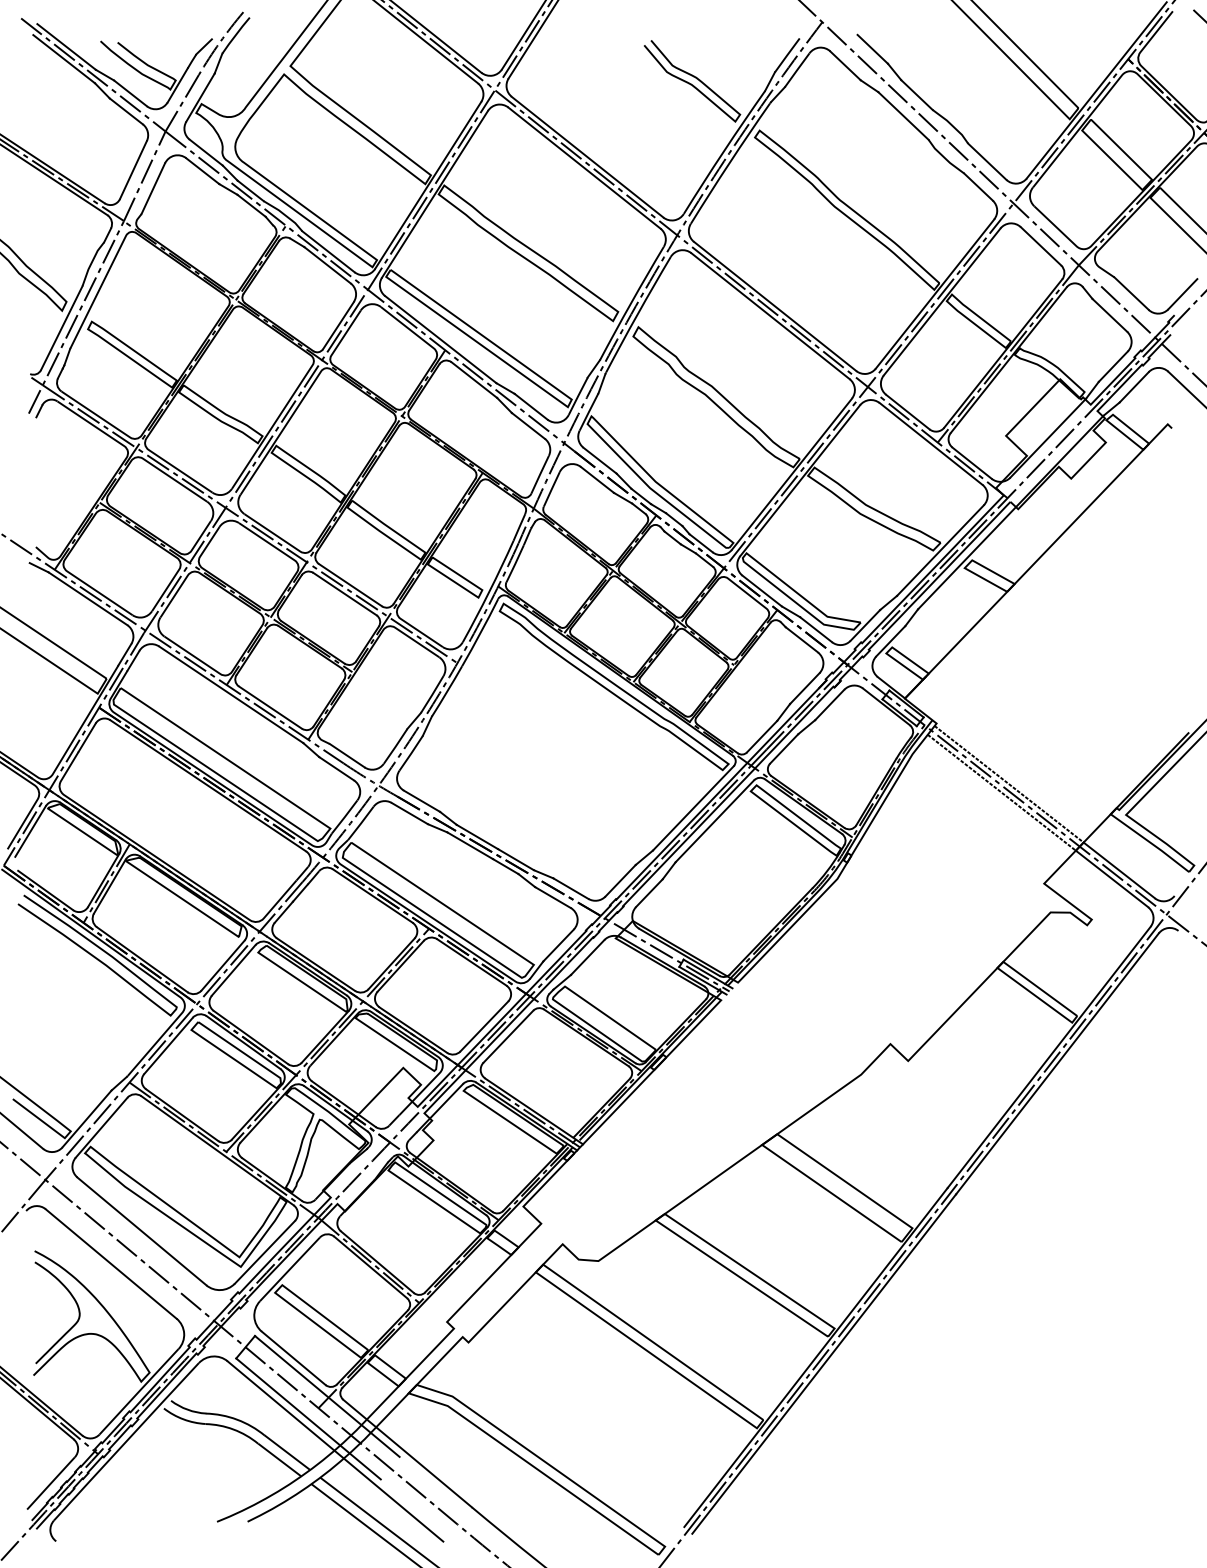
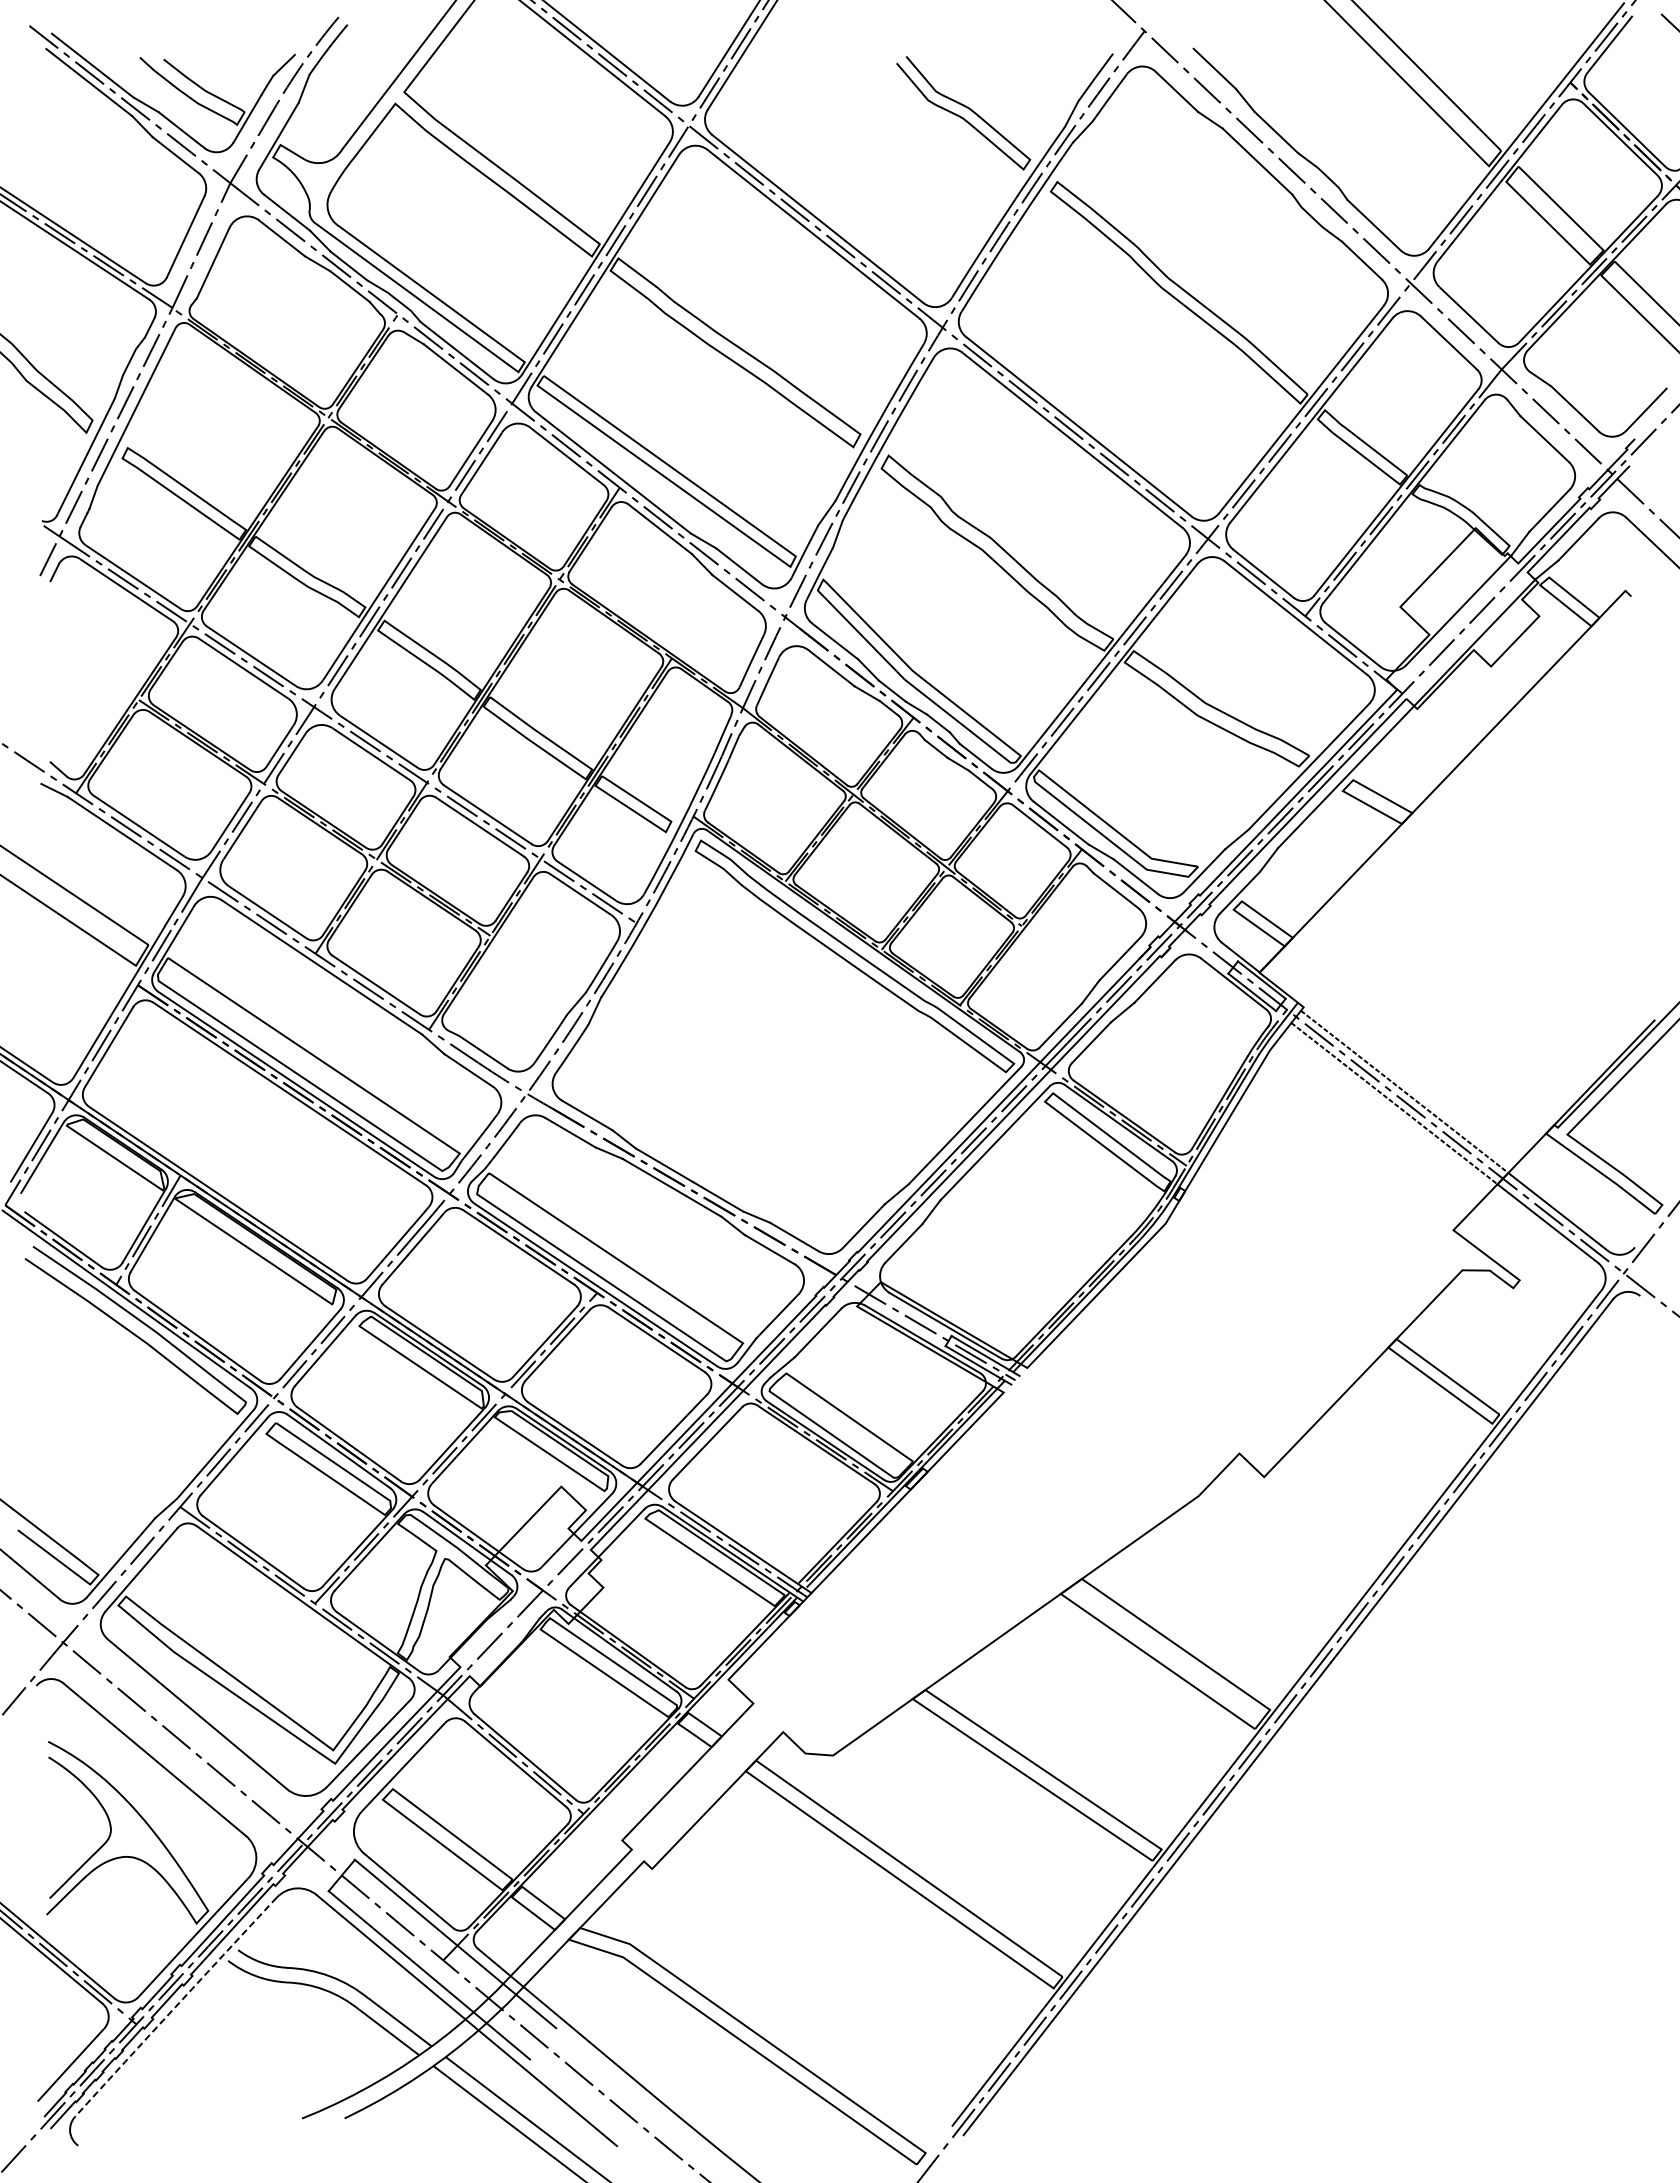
arc: (126, 1441) -> (175, 2006), solid -> dashed

